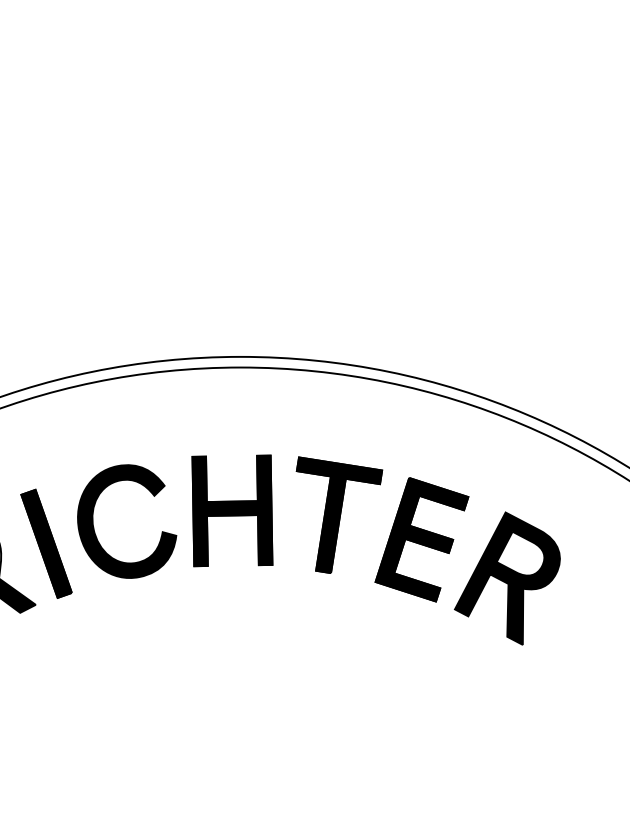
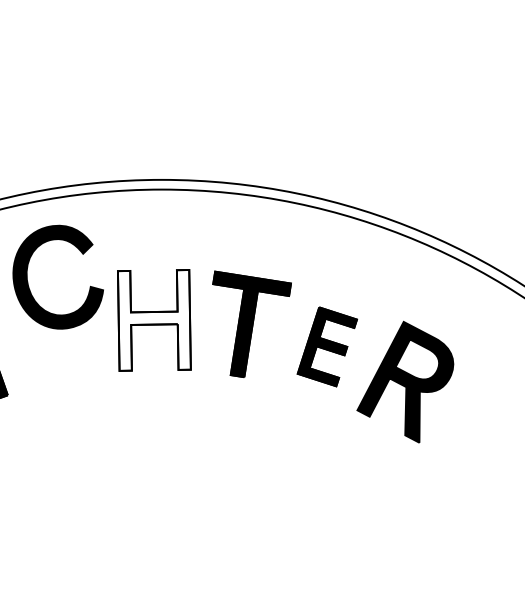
fill: (232, 510) -> (154, 320), removed
part: (94, 527) -> (28, 282), moved
part: (421, 539) -> (326, 346), size x0.7

